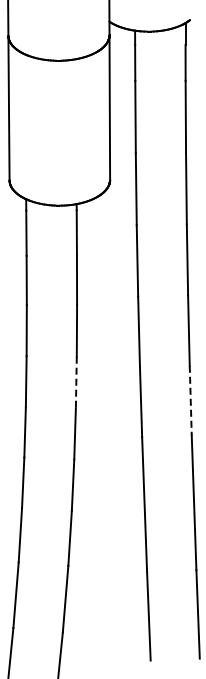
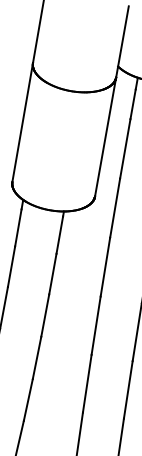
line: (76, 382) -> (37, 357), dashed -> solid
line: (190, 400) -> (128, 389), dashed -> solid

